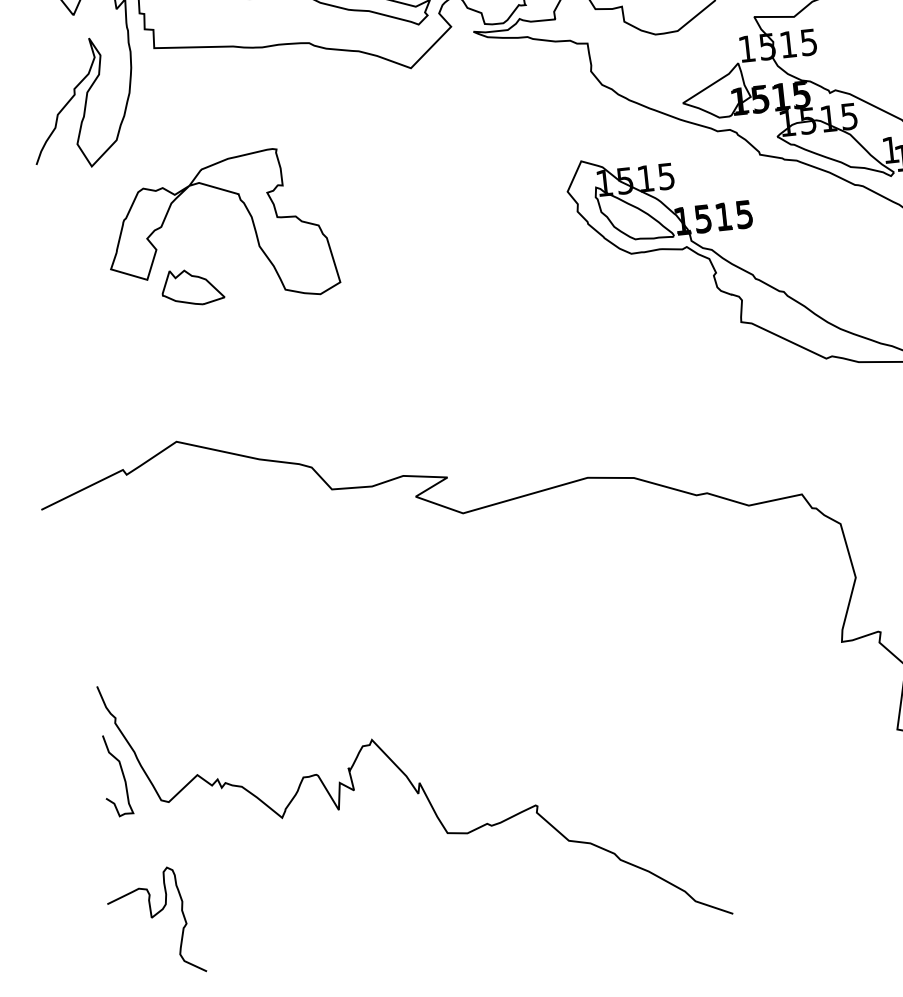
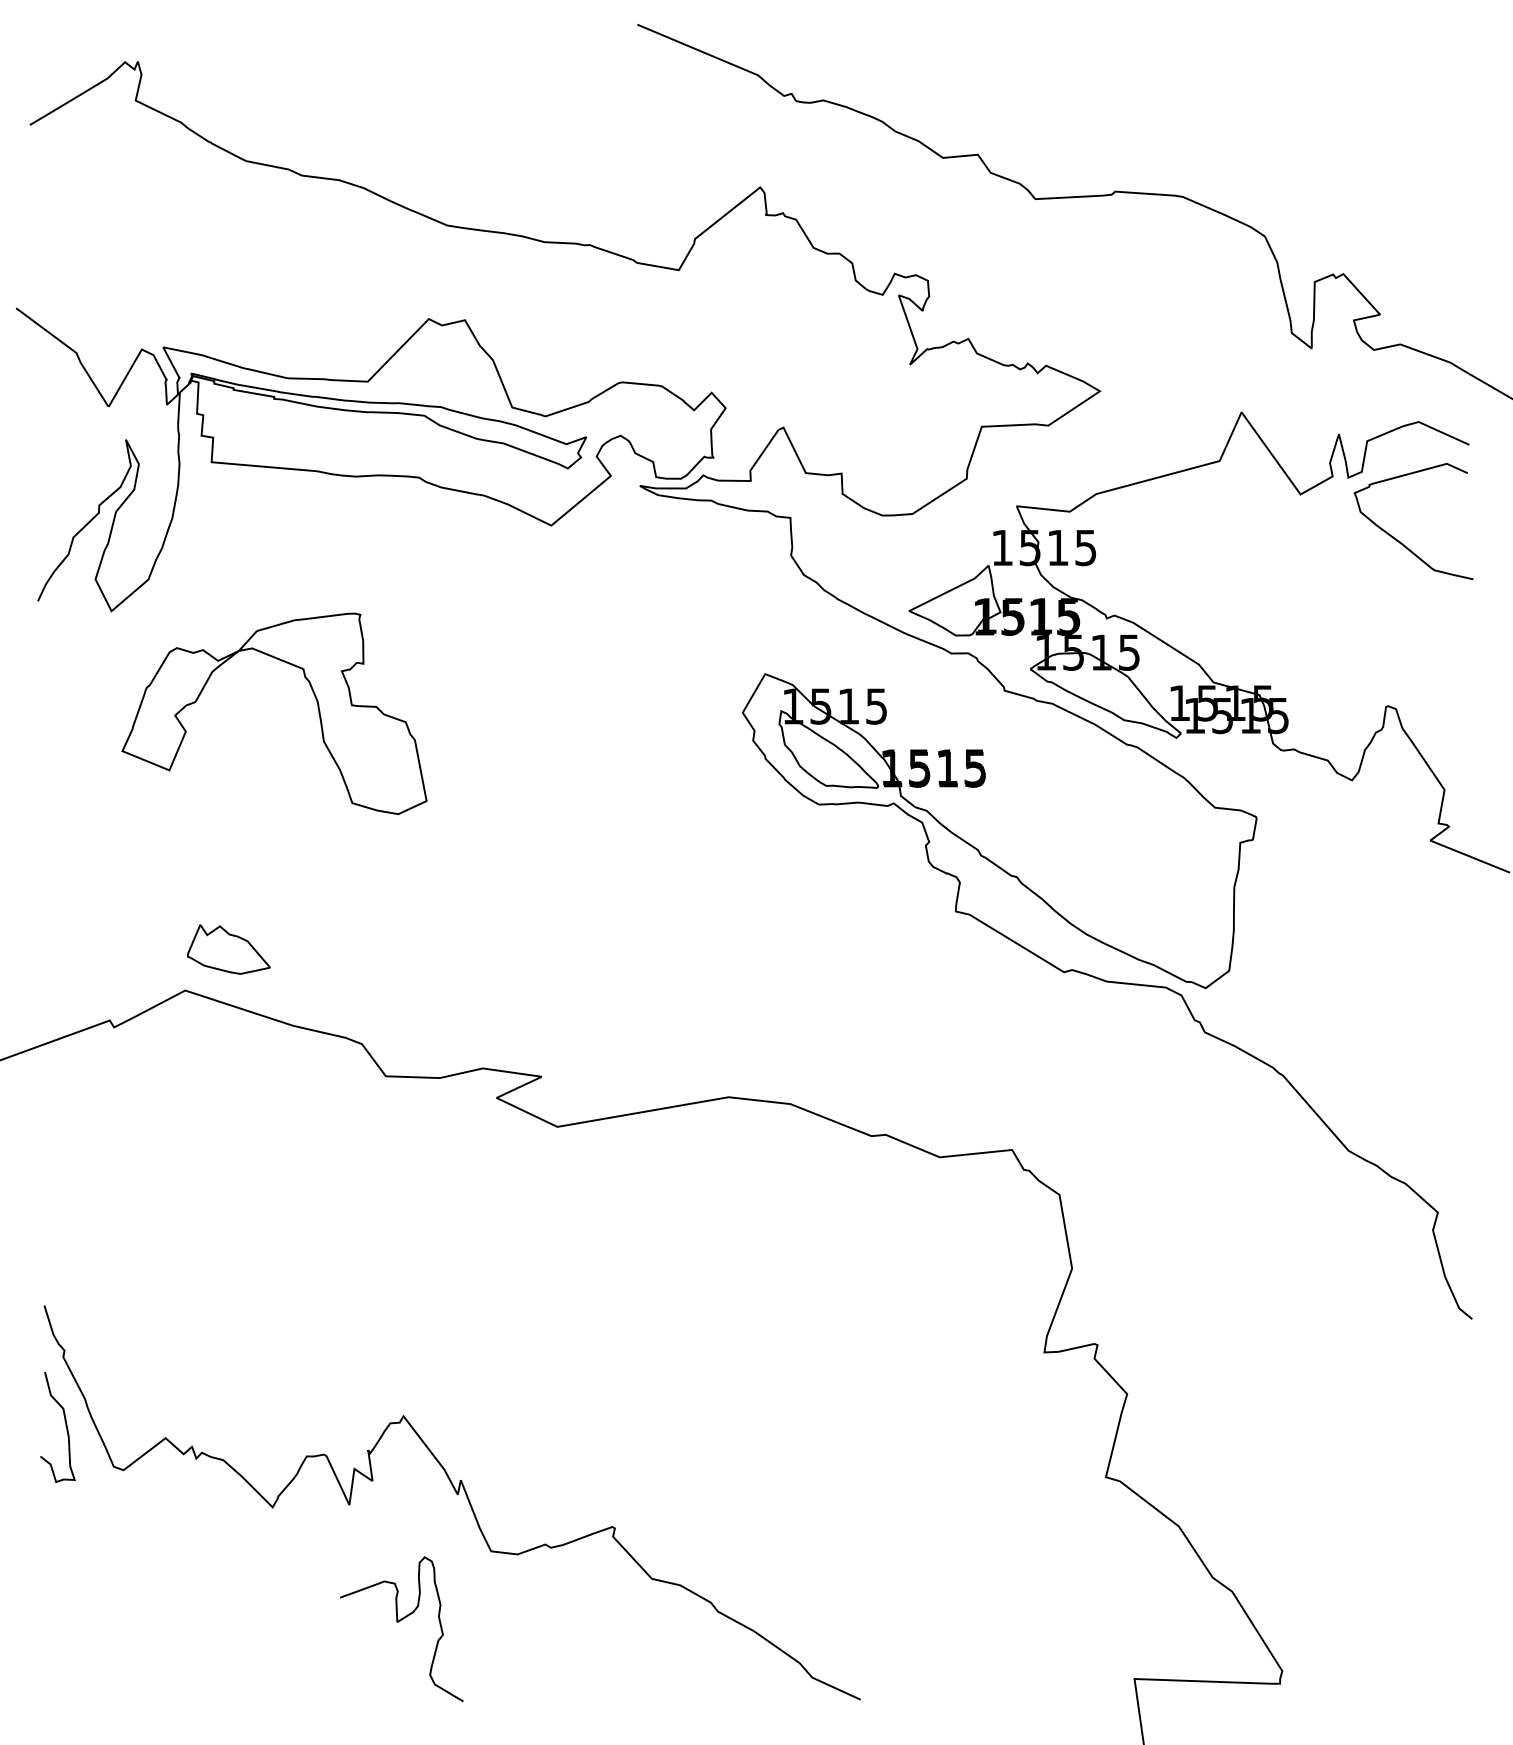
part: (192, 287) -> (228, 949), moved
curve: (152, 918) -> (398, 1622), moved

